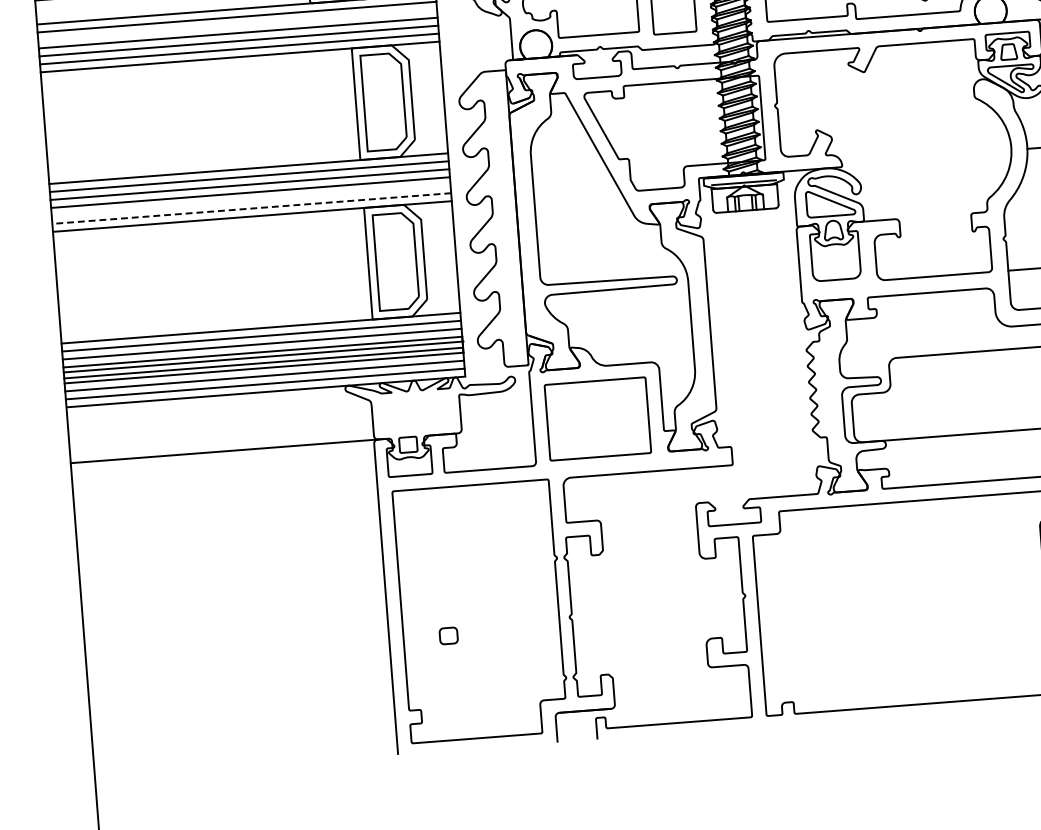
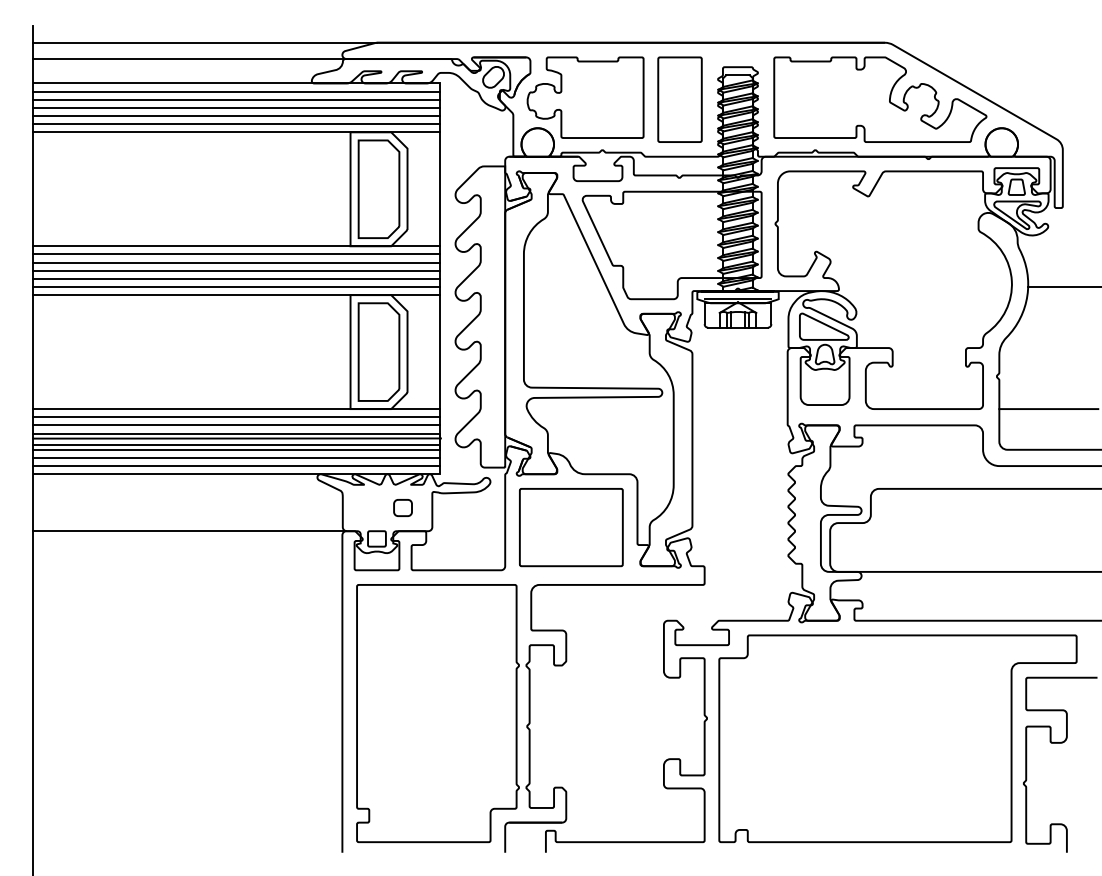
line: (237, 24) -> (236, 99), added
line: (251, 200) -> (236, 278), added
line: (251, 208) -> (236, 286), dashed -> solid
part: (448, 635) -> (402, 507), moved

